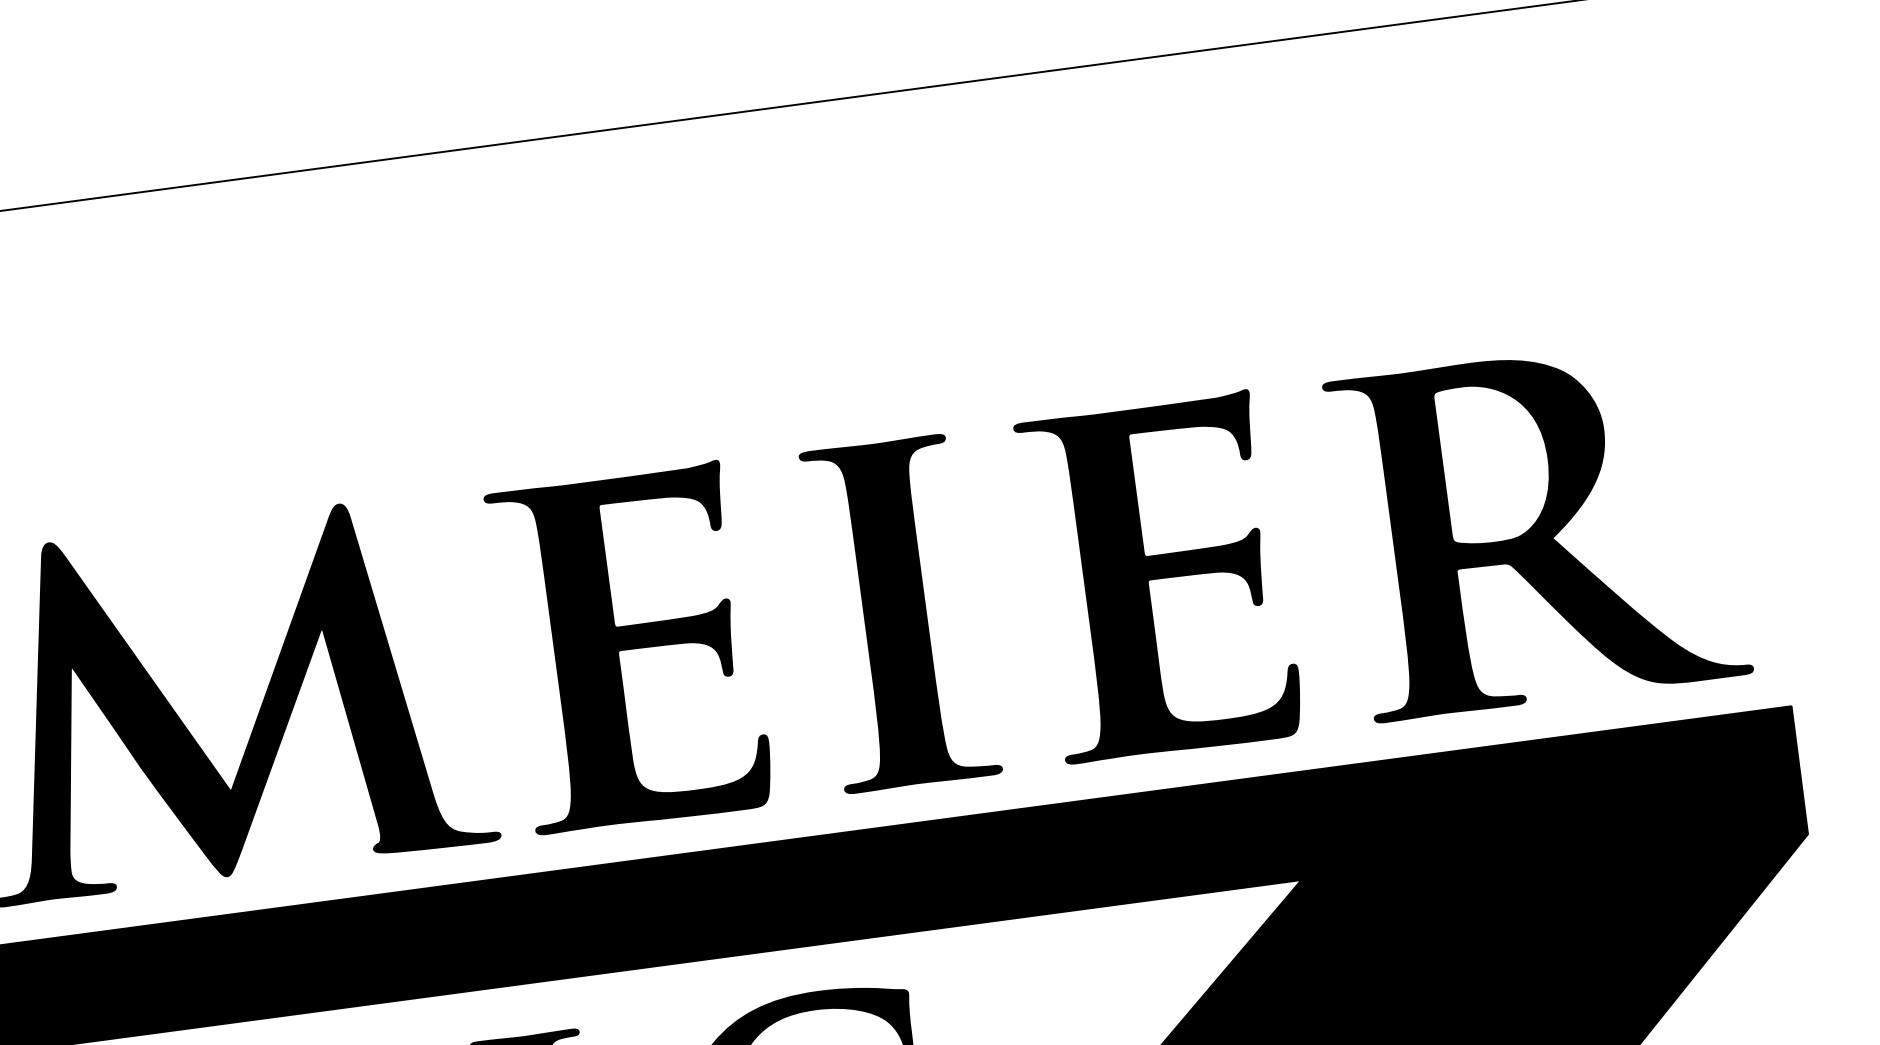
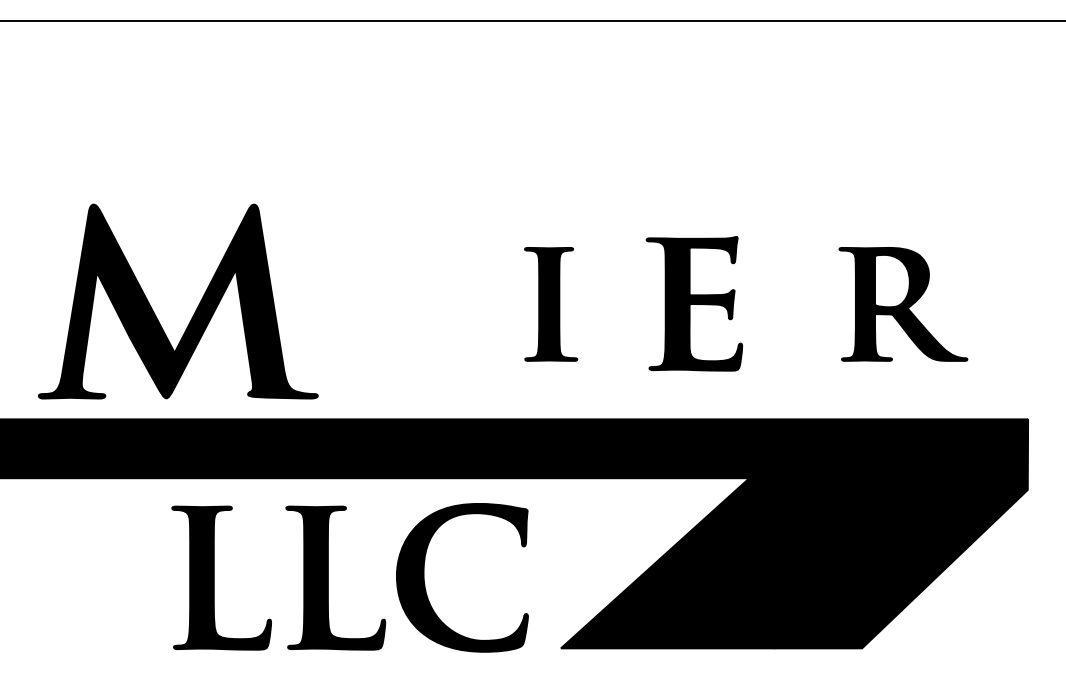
part: (1538, 528) -> (903, 304), size x0.6
part: (1159, 577) -> (694, 303), size x0.7
part: (899, 613) -> (550, 304), size x0.6
part: (629, 647) -> (401, 303), removed

